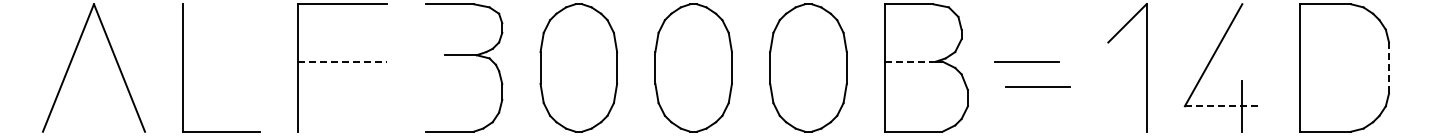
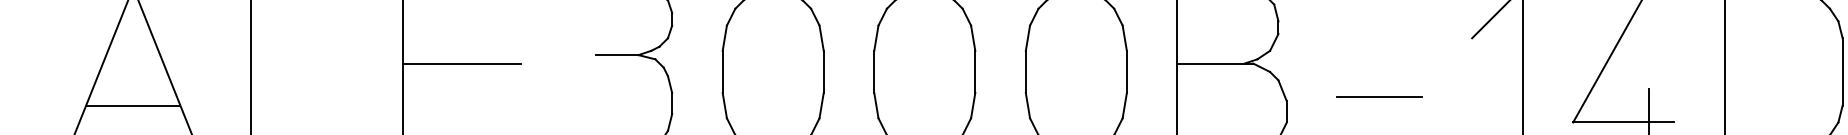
line: (342, 61) -> (461, 63), dashed -> solid
line: (910, 61) -> (1210, 63), dashed -> solid
line: (1026, 61) -> (1364, 63), removed
line: (1389, 68) -> (1843, 72), dashed -> solid
line: (93, 93) -> (132, 105), added
line: (1223, 106) -> (1624, 122), dashed -> solid

